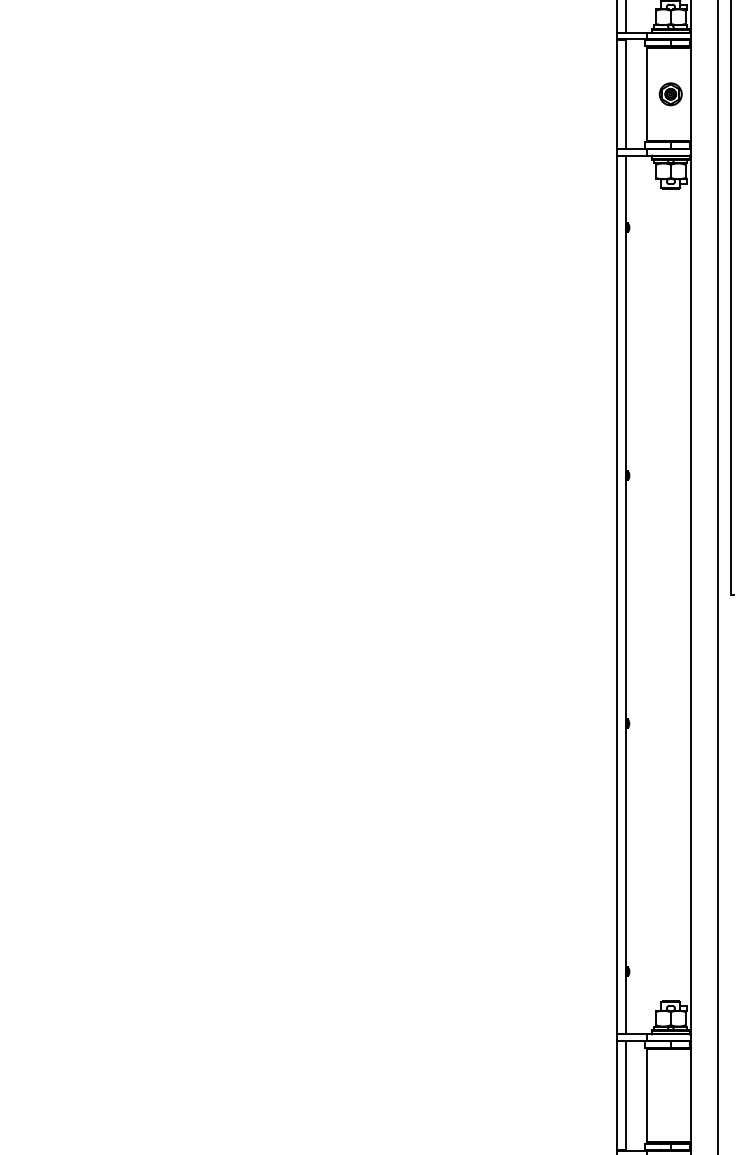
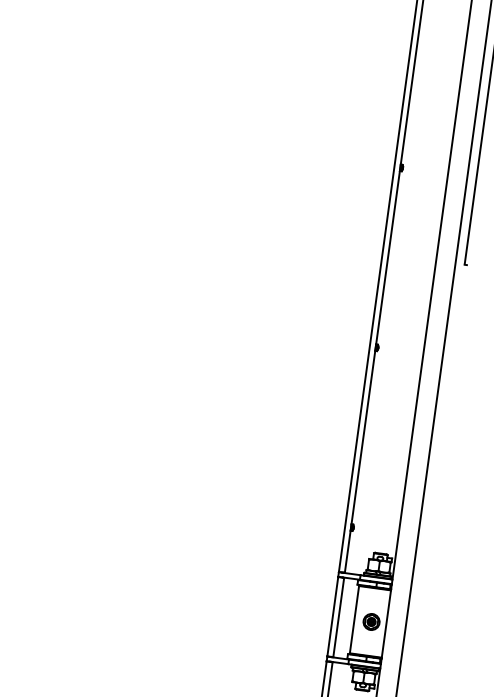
part: (670, 1095) -> (371, 621), added

